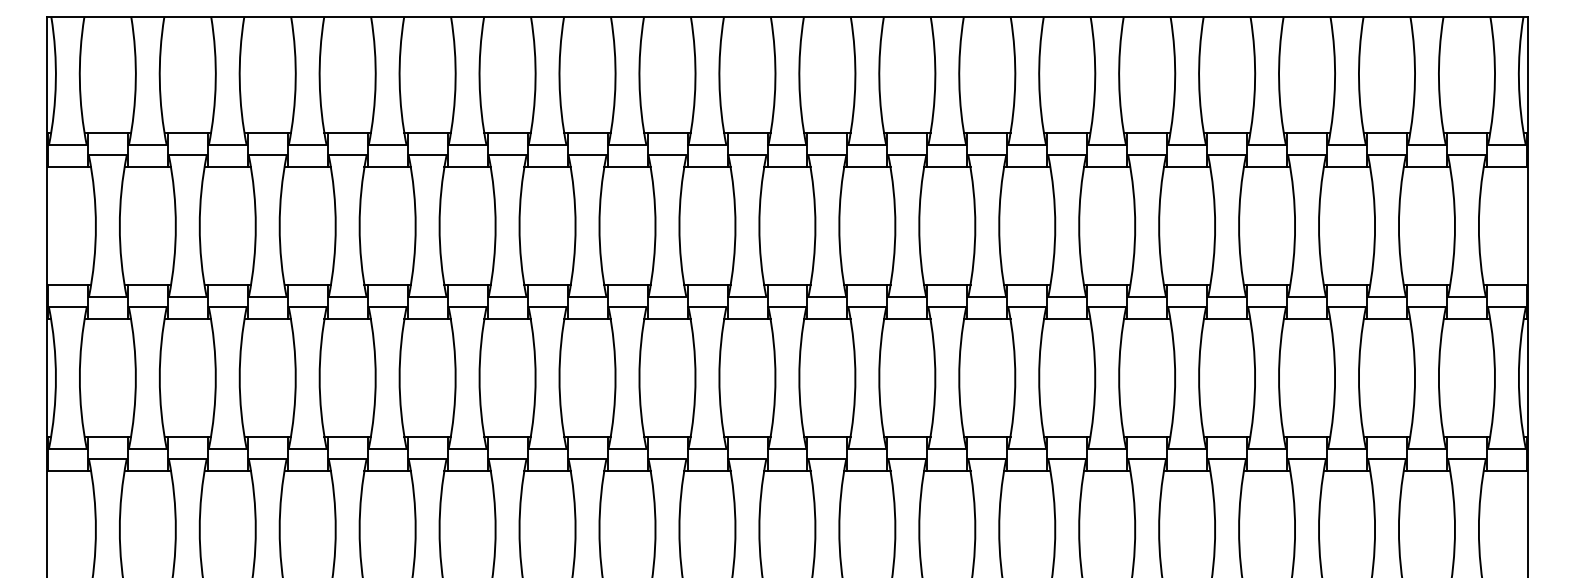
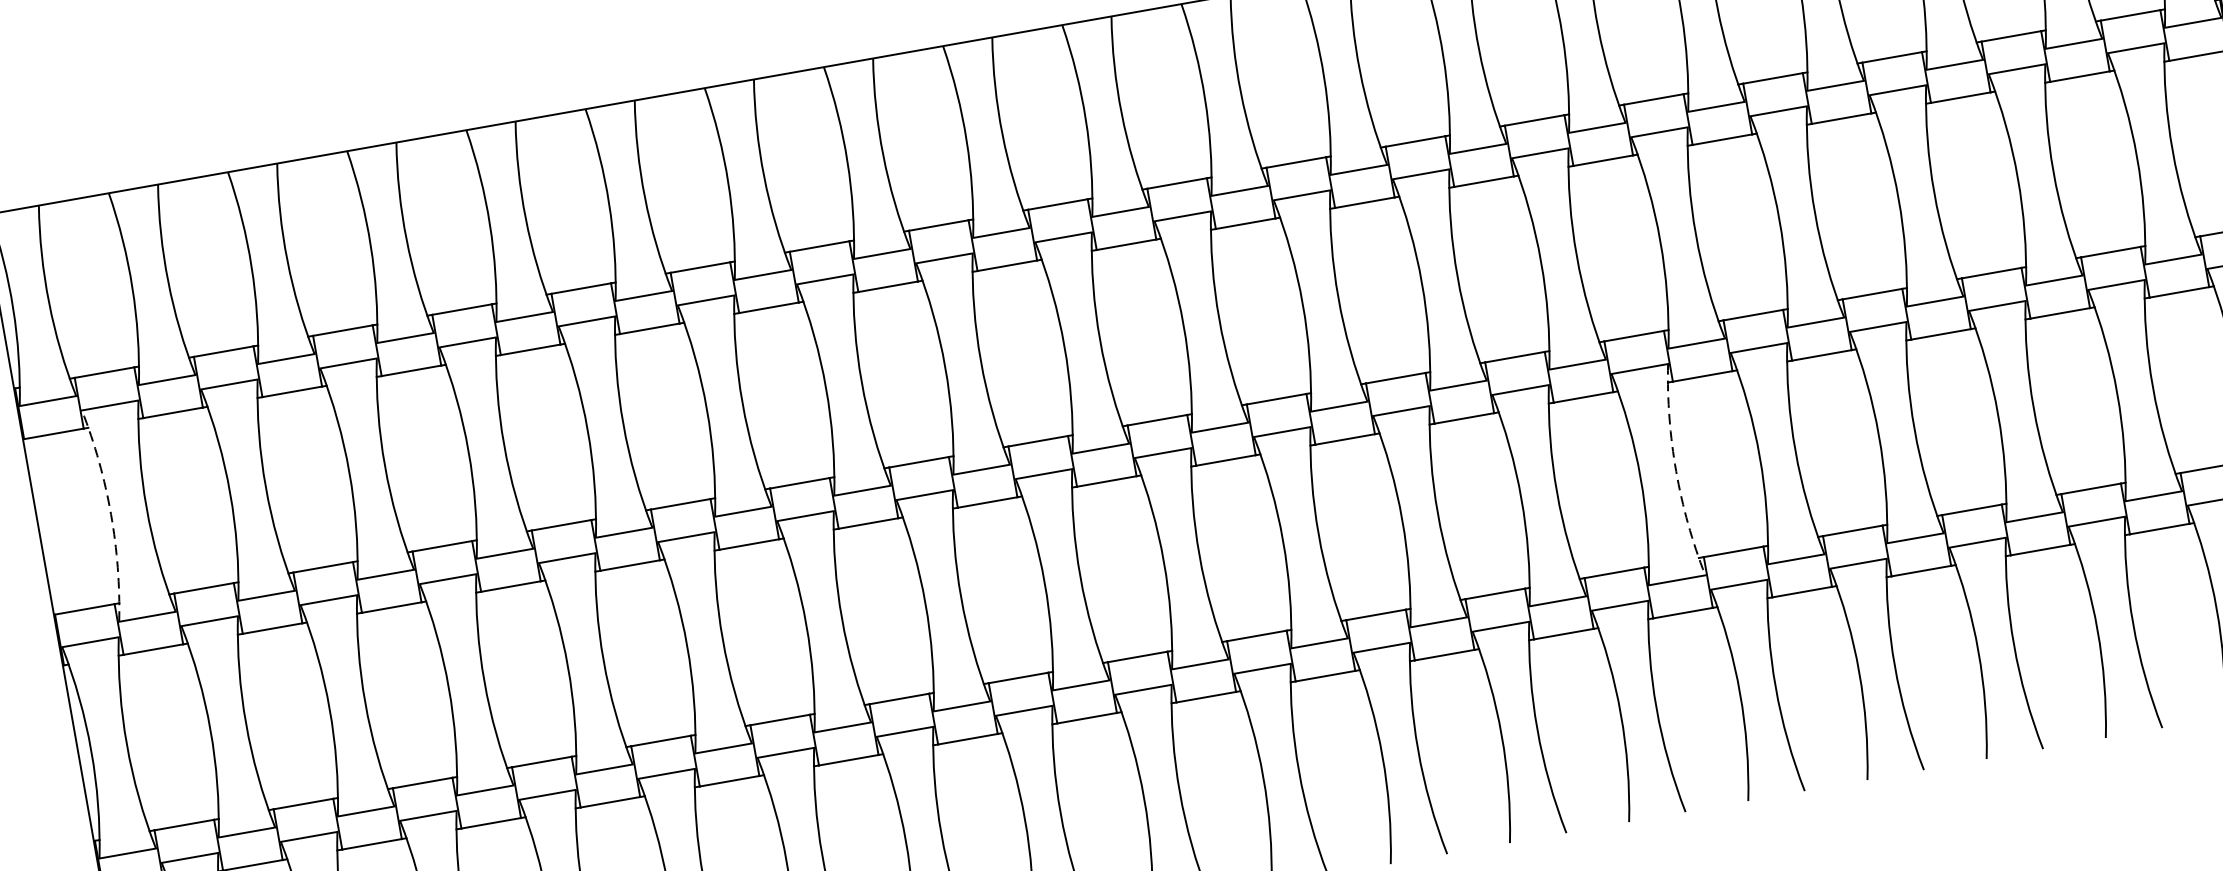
arc: (95, 226) -> (110, 514), solid -> dashed
arc: (1119, 378) -> (1676, 472), solid -> dashed

